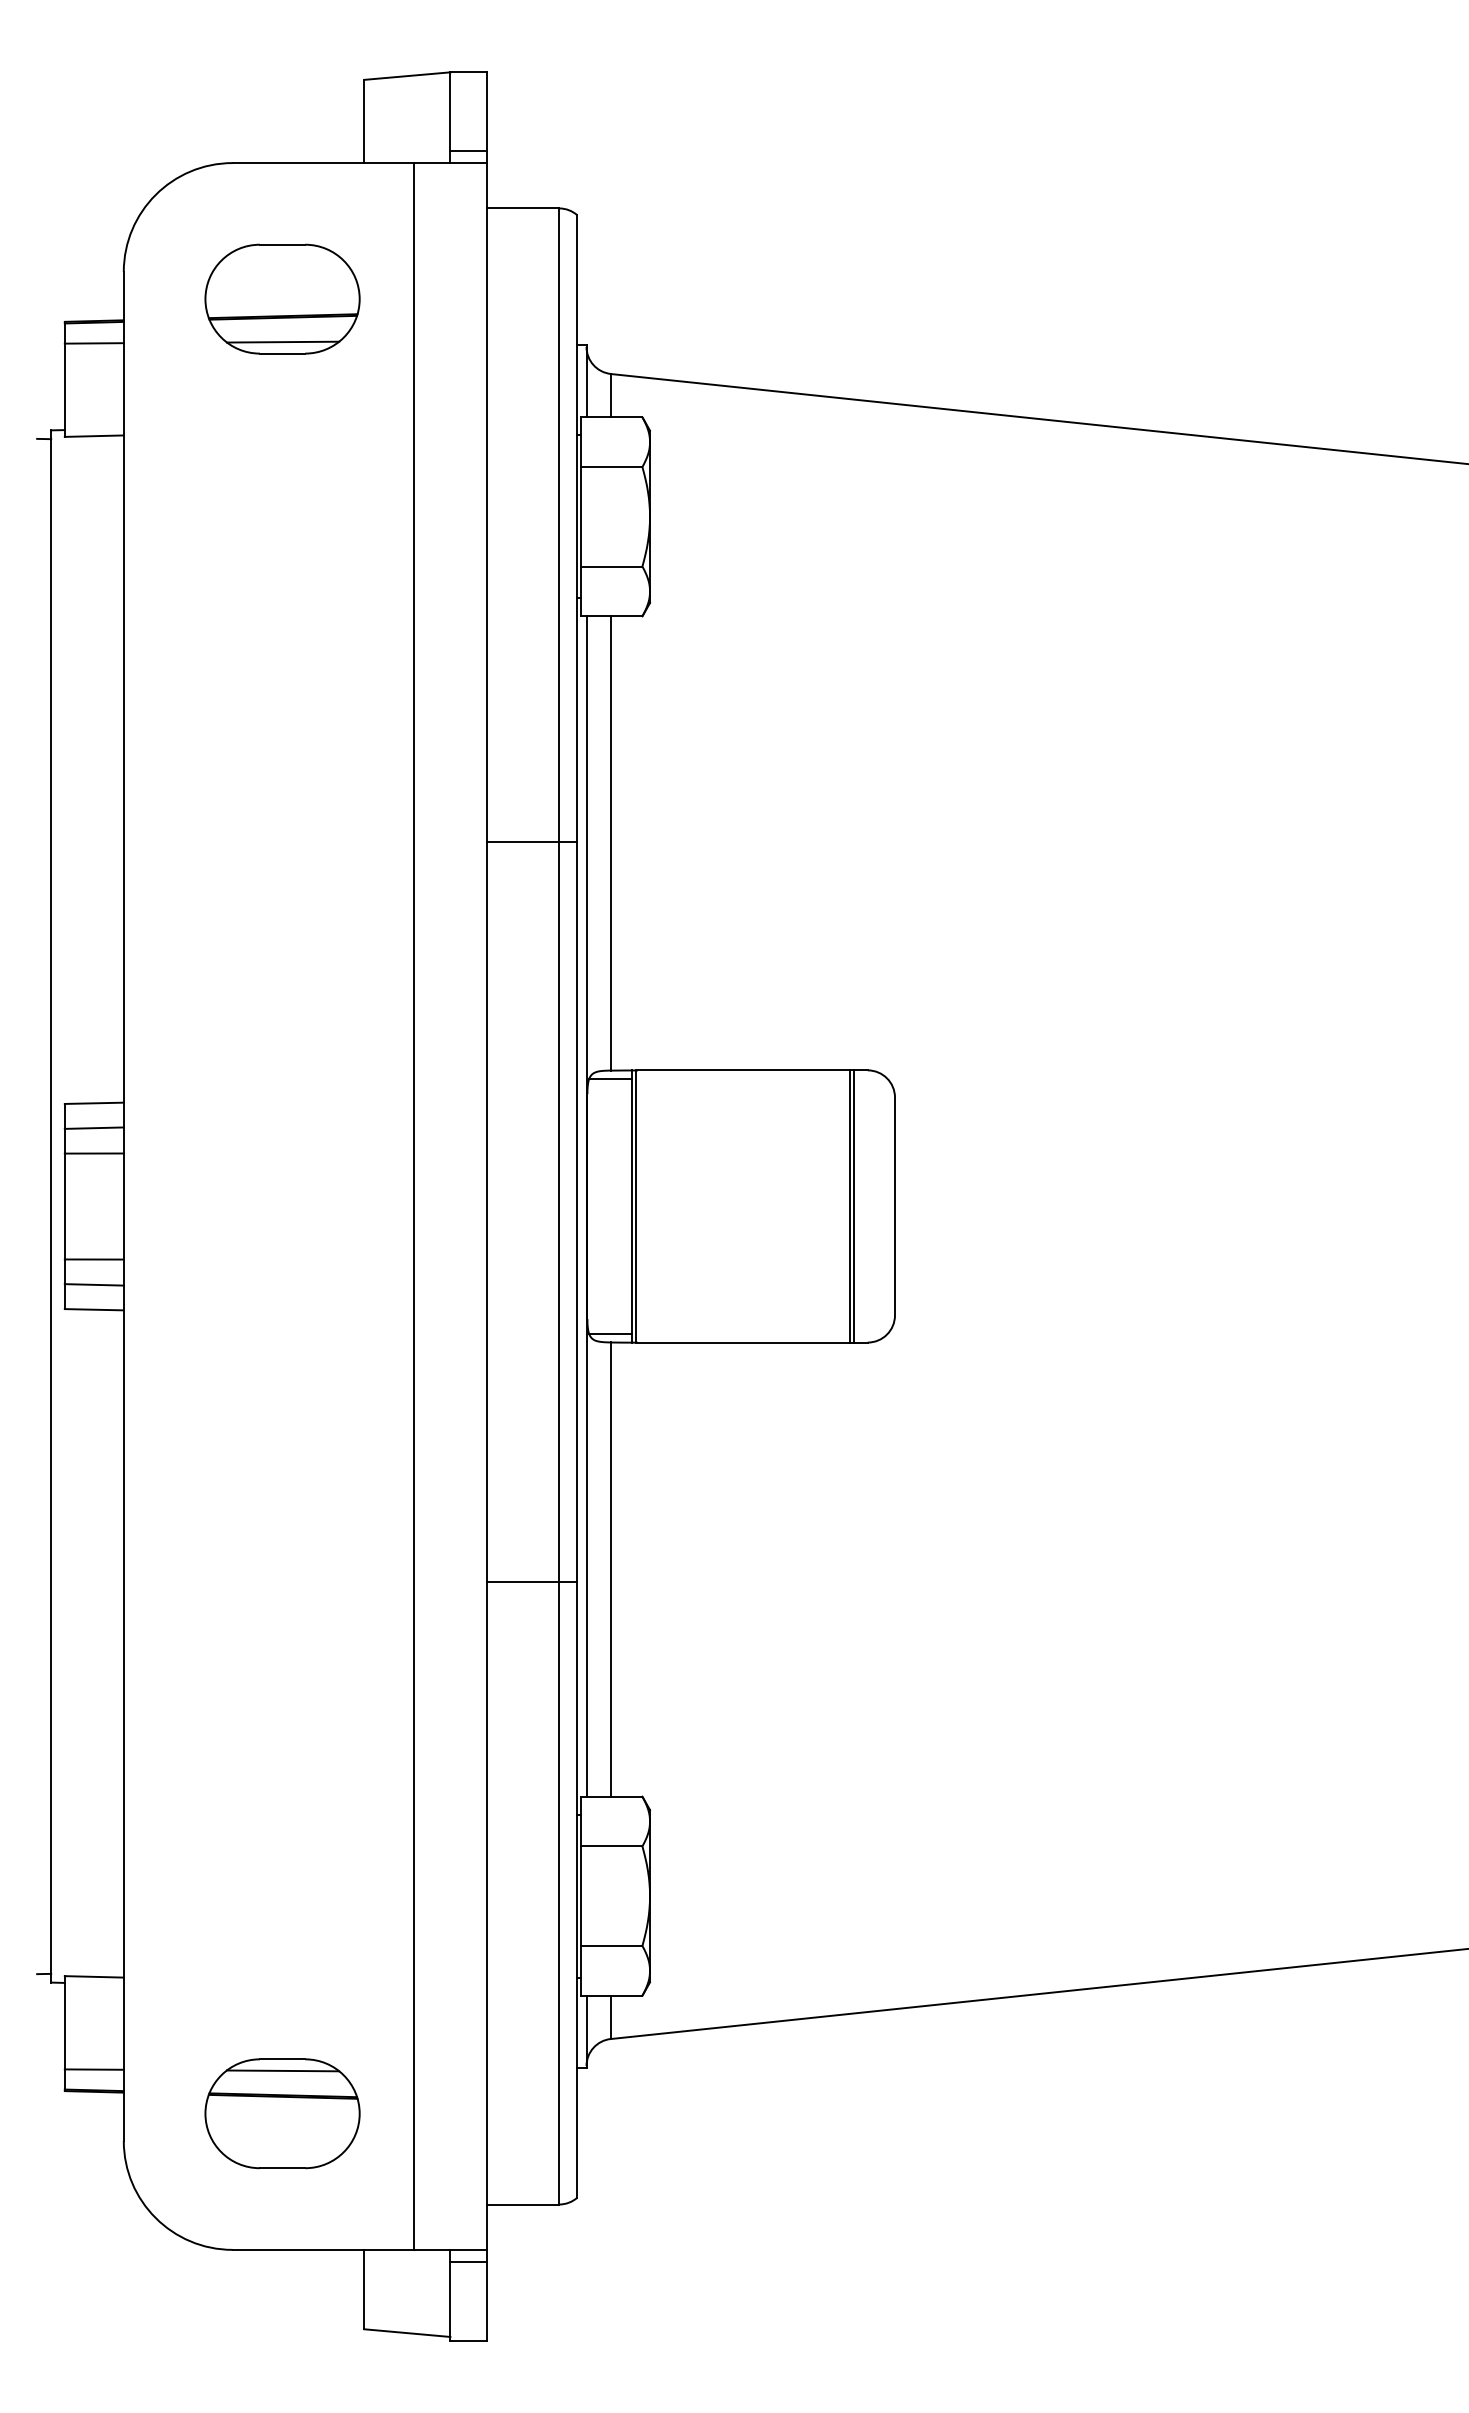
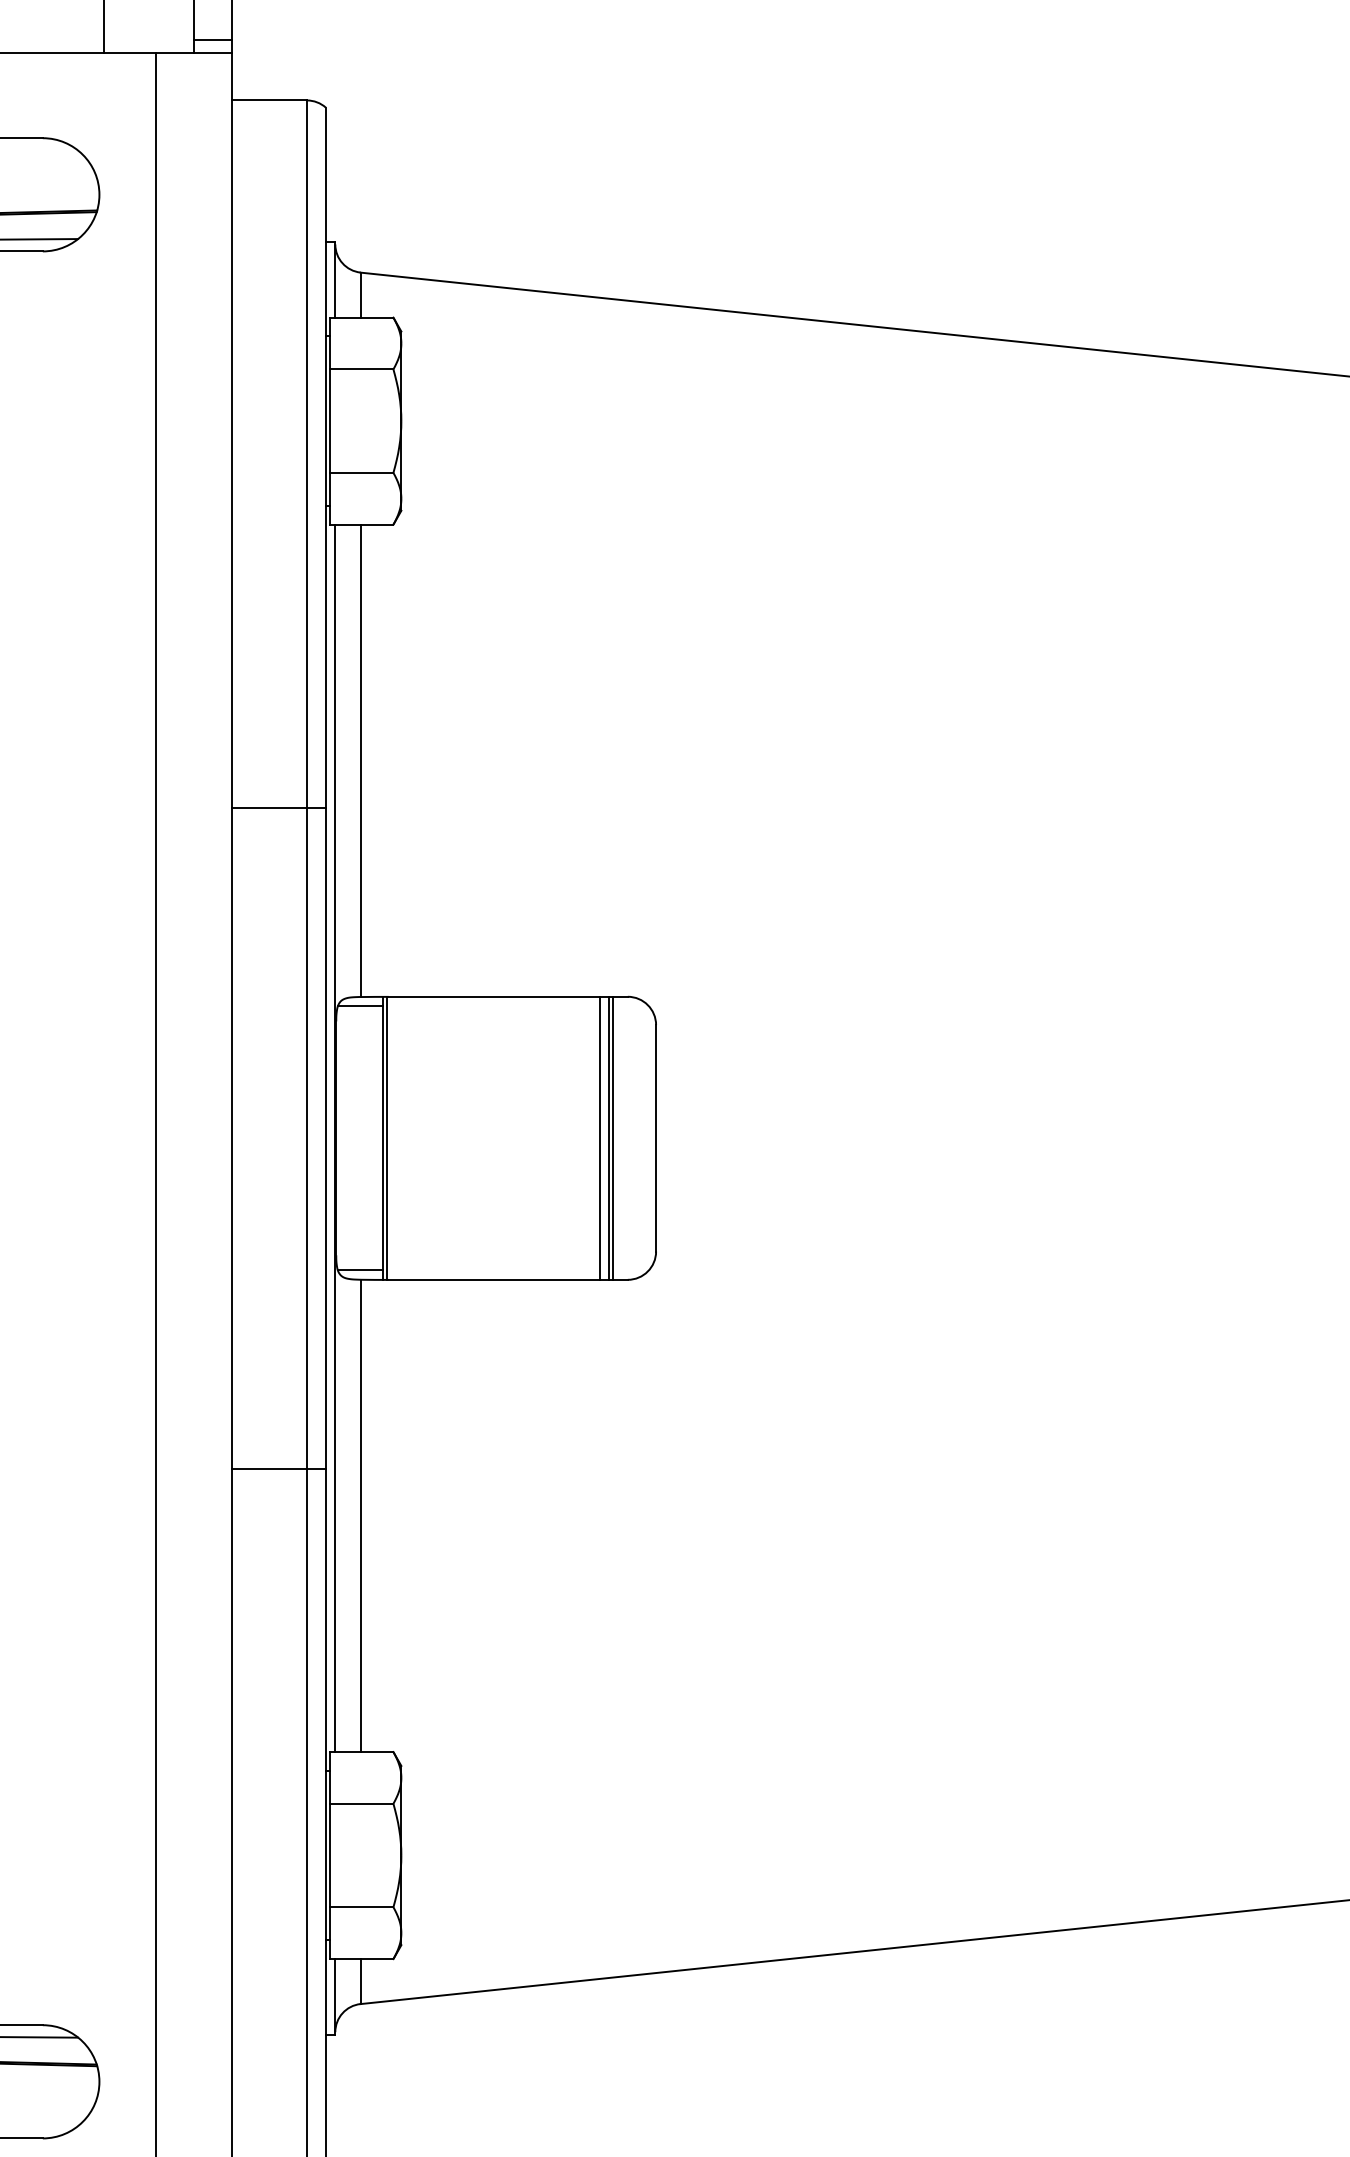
line: (531, 841) -> (278, 807), moved
line: (840, 1206) -> (599, 1138), added
line: (531, 1582) -> (278, 1469), moved

